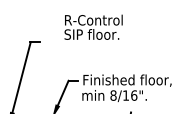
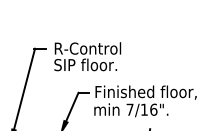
text: (93, 26) -> (87, 55), moved
text: (113, 95) -> (130, 109), 8/16". -> 7/16".

